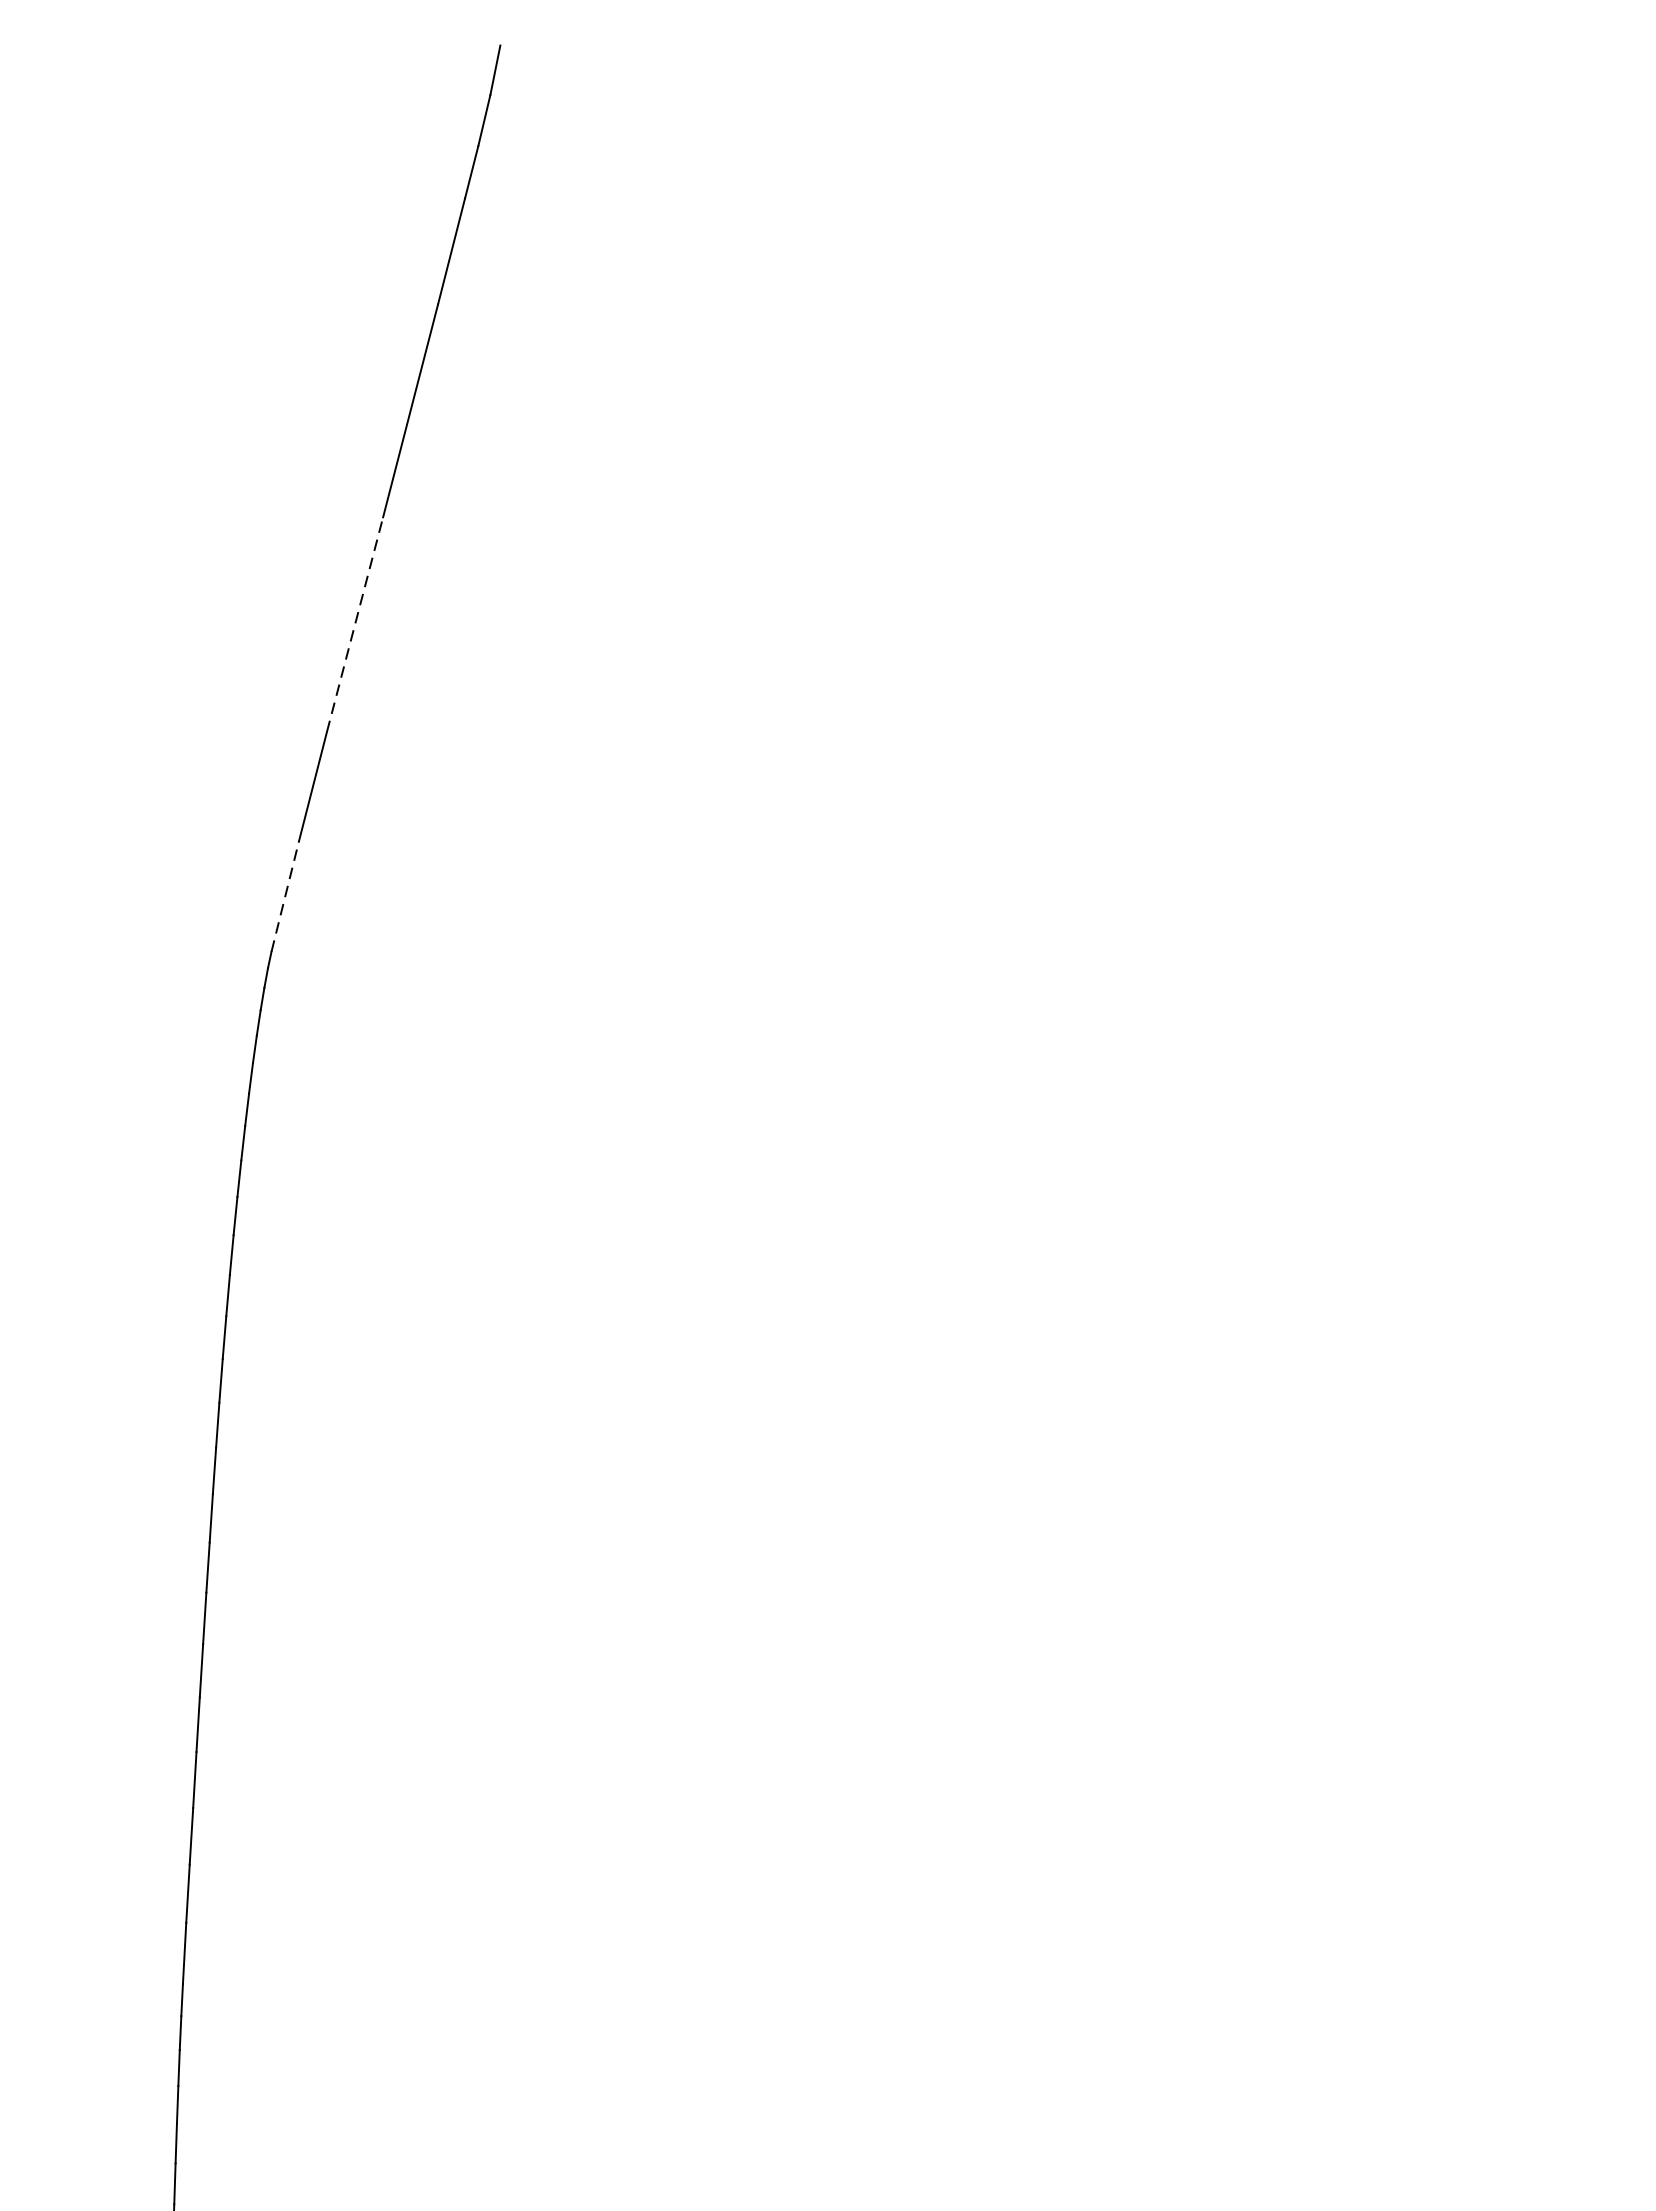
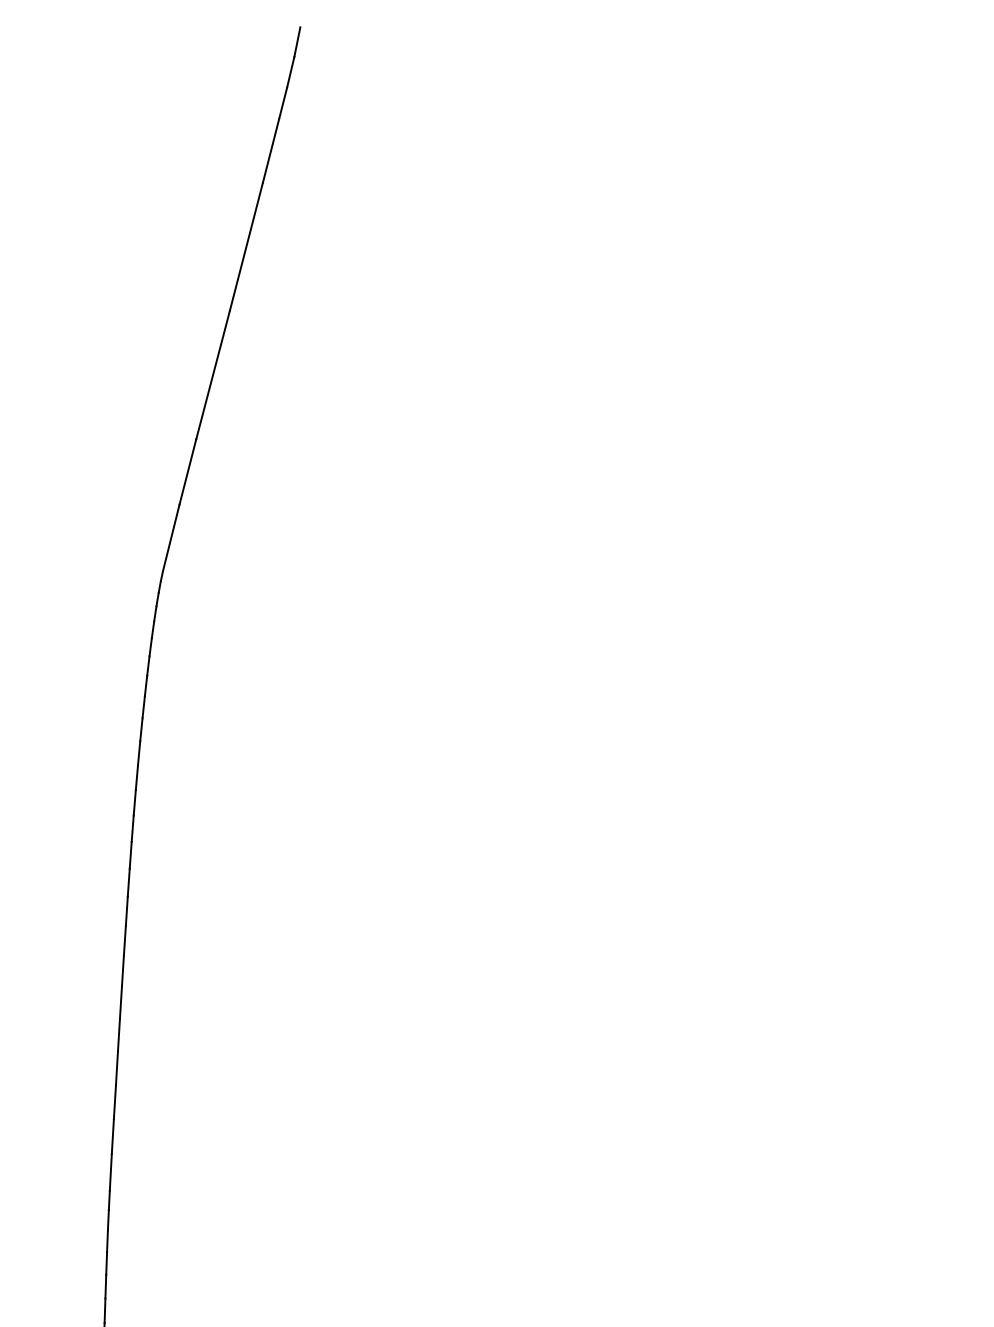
line: (355, 623) -> (213, 374), dashed -> solid
line: (285, 895) -> (171, 537), dashed -> solid

